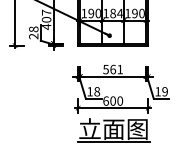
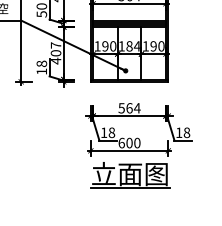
text: (33, 36) -> (41, 71), 28 -> 18
text: (119, 69) -> (136, 108), 561 -> 564
text: (164, 91) -> (186, 132), 19 -> 18

